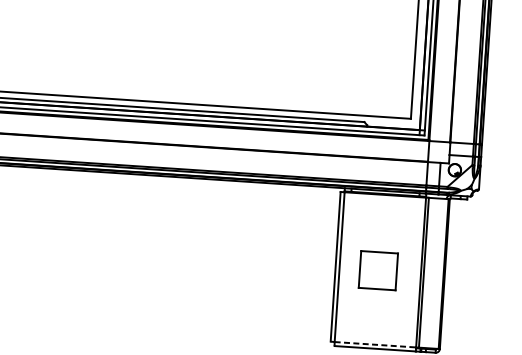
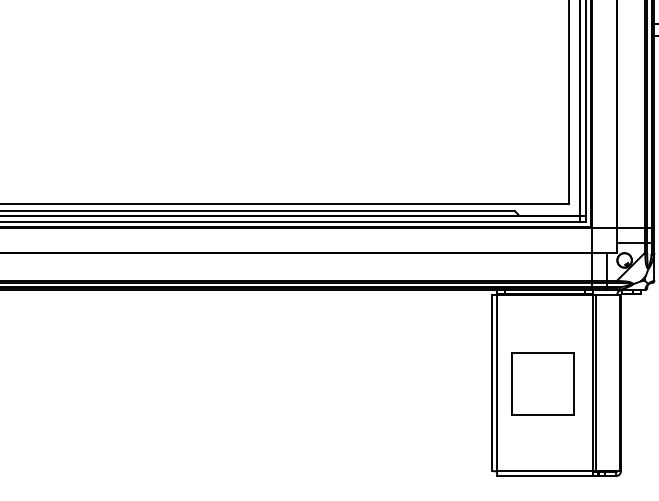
part: (378, 270) -> (542, 383), size x1.43
line: (374, 344) -> (544, 471), dashed -> solid

